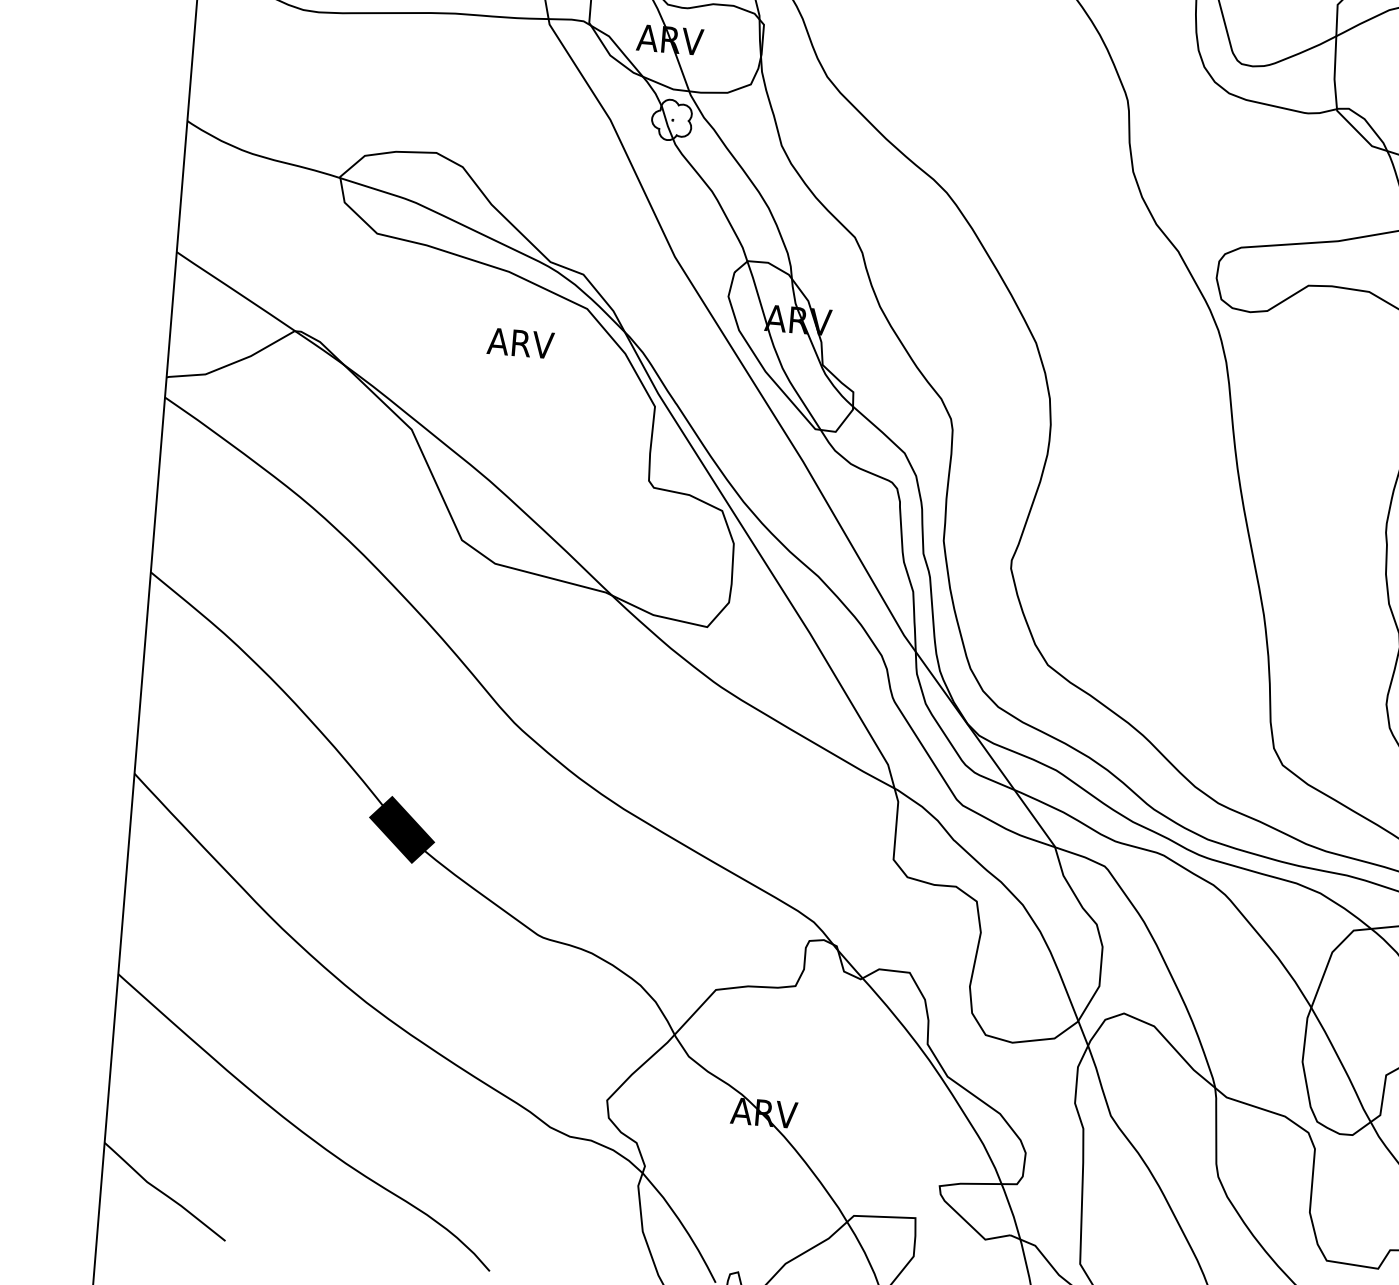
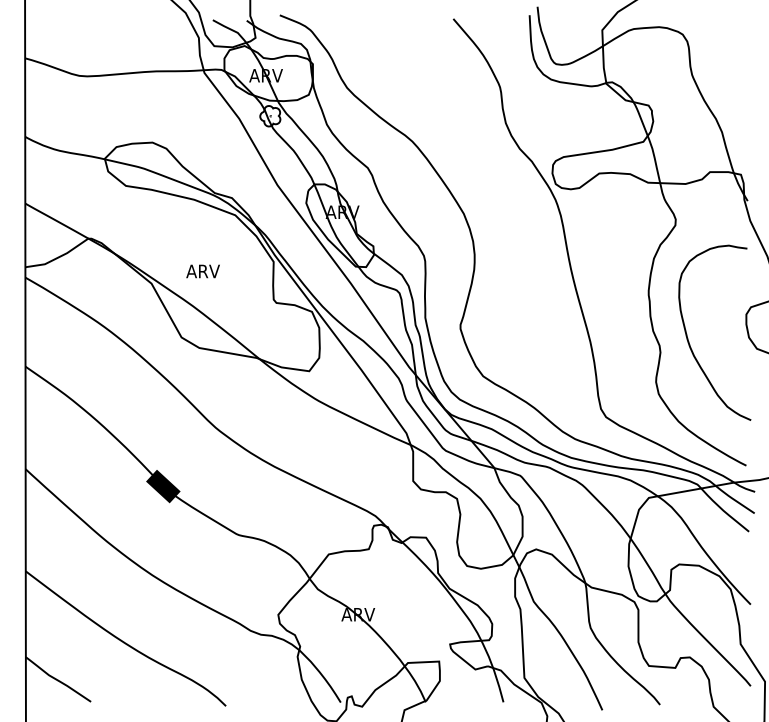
text: (519, 343) -> (202, 271), moved

